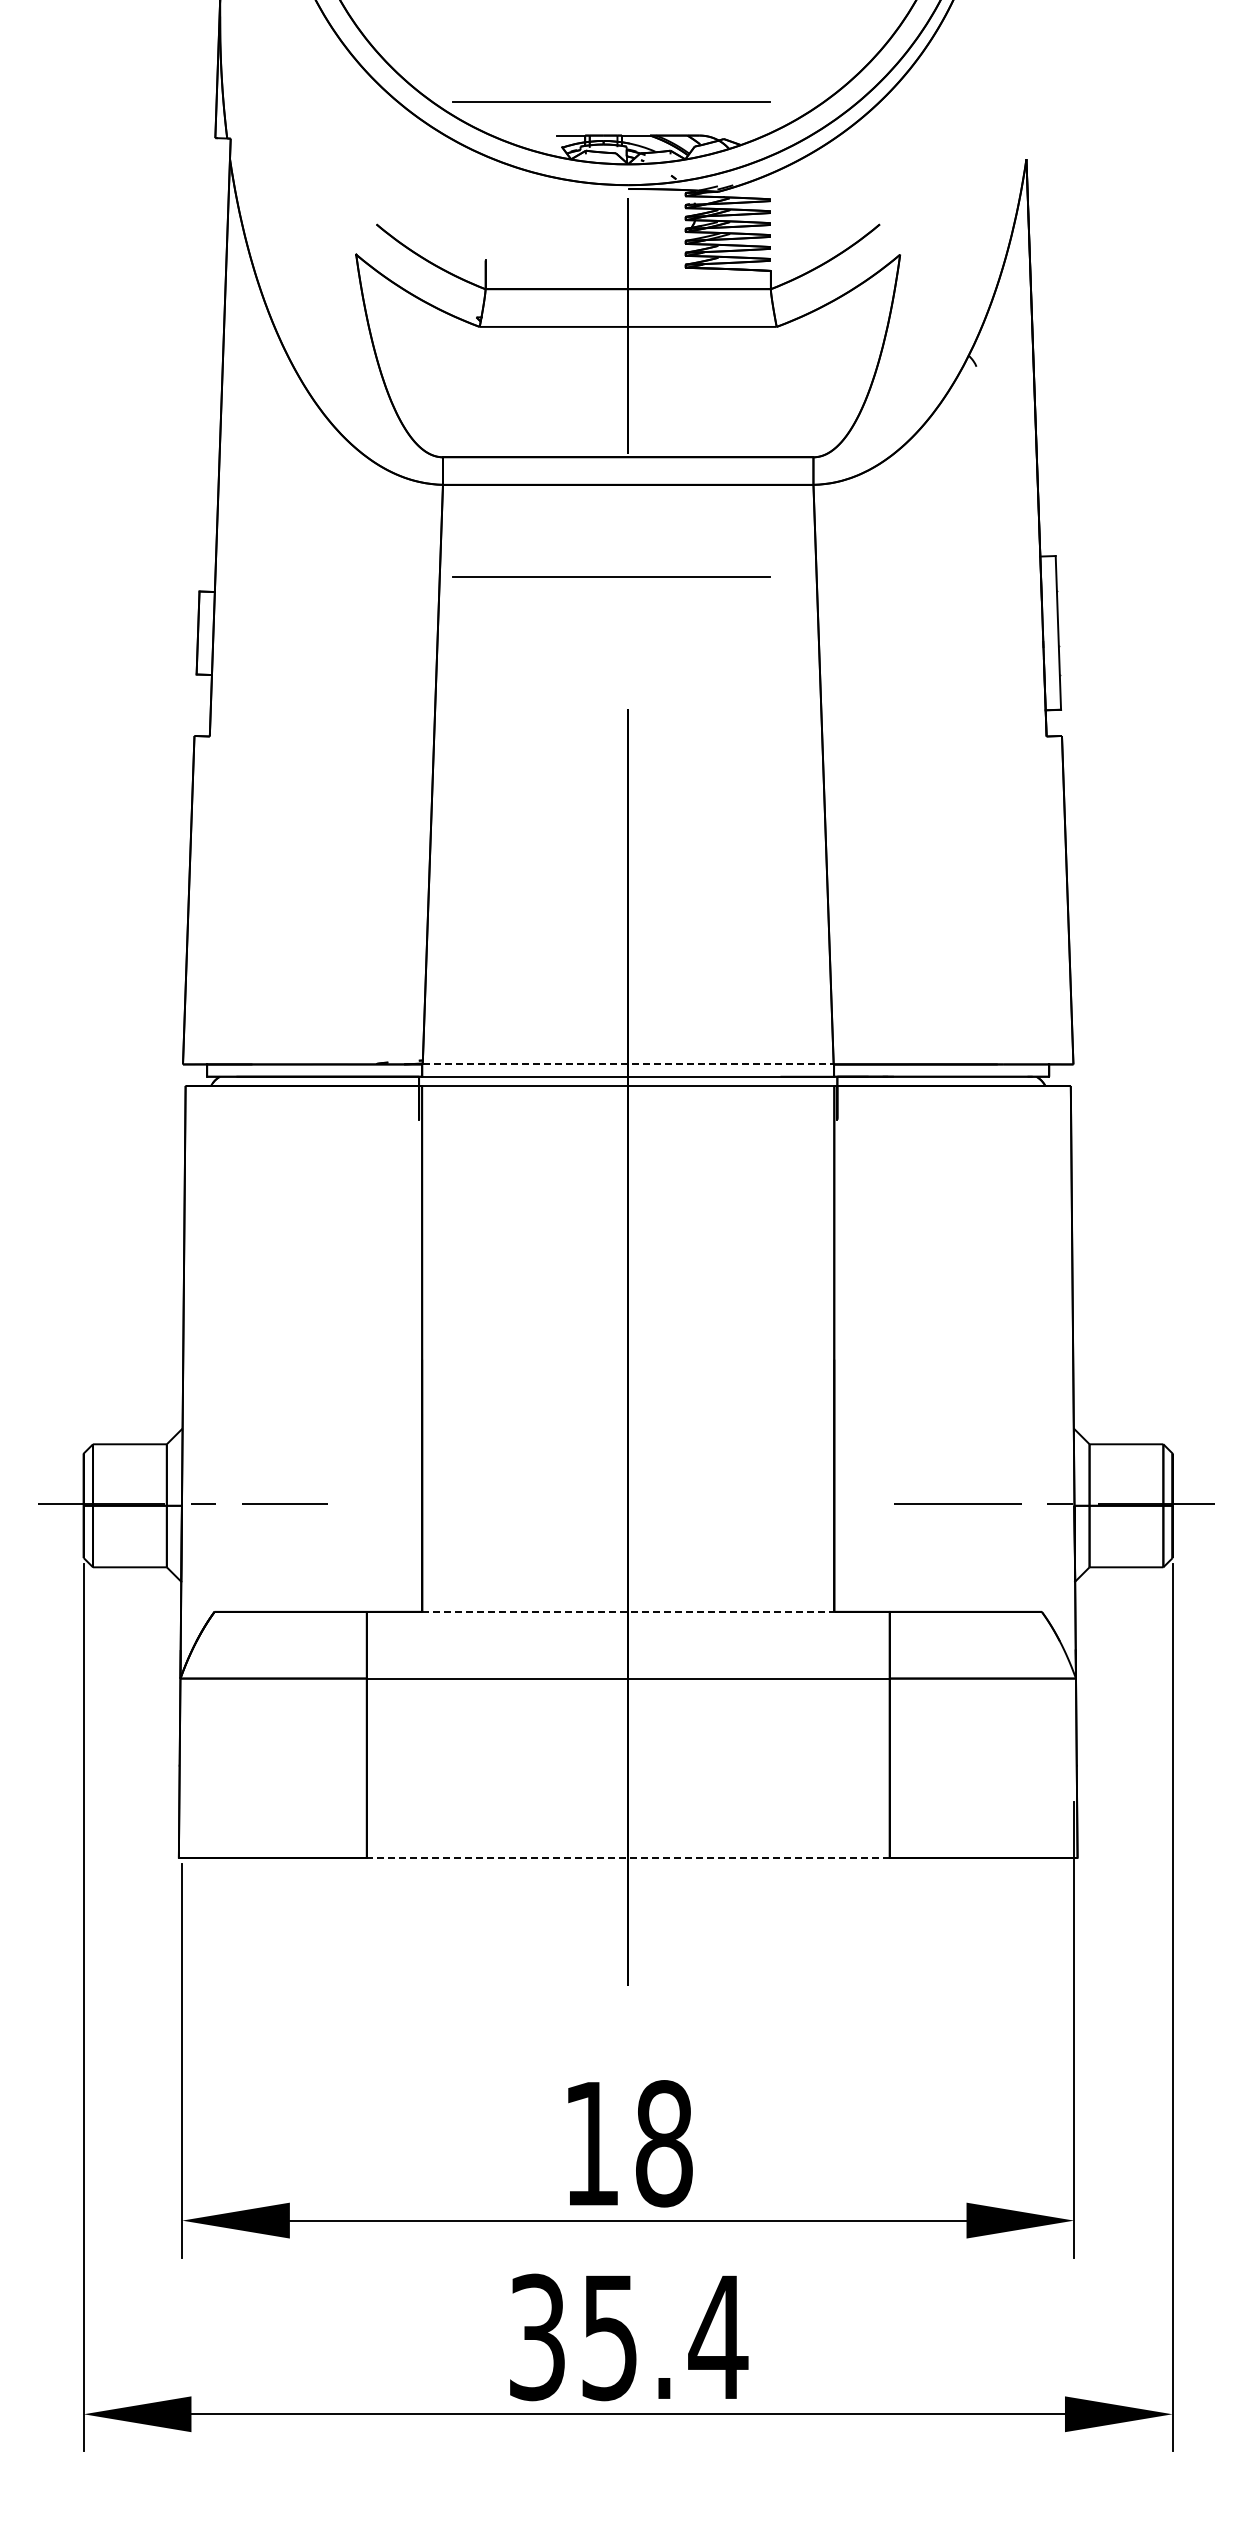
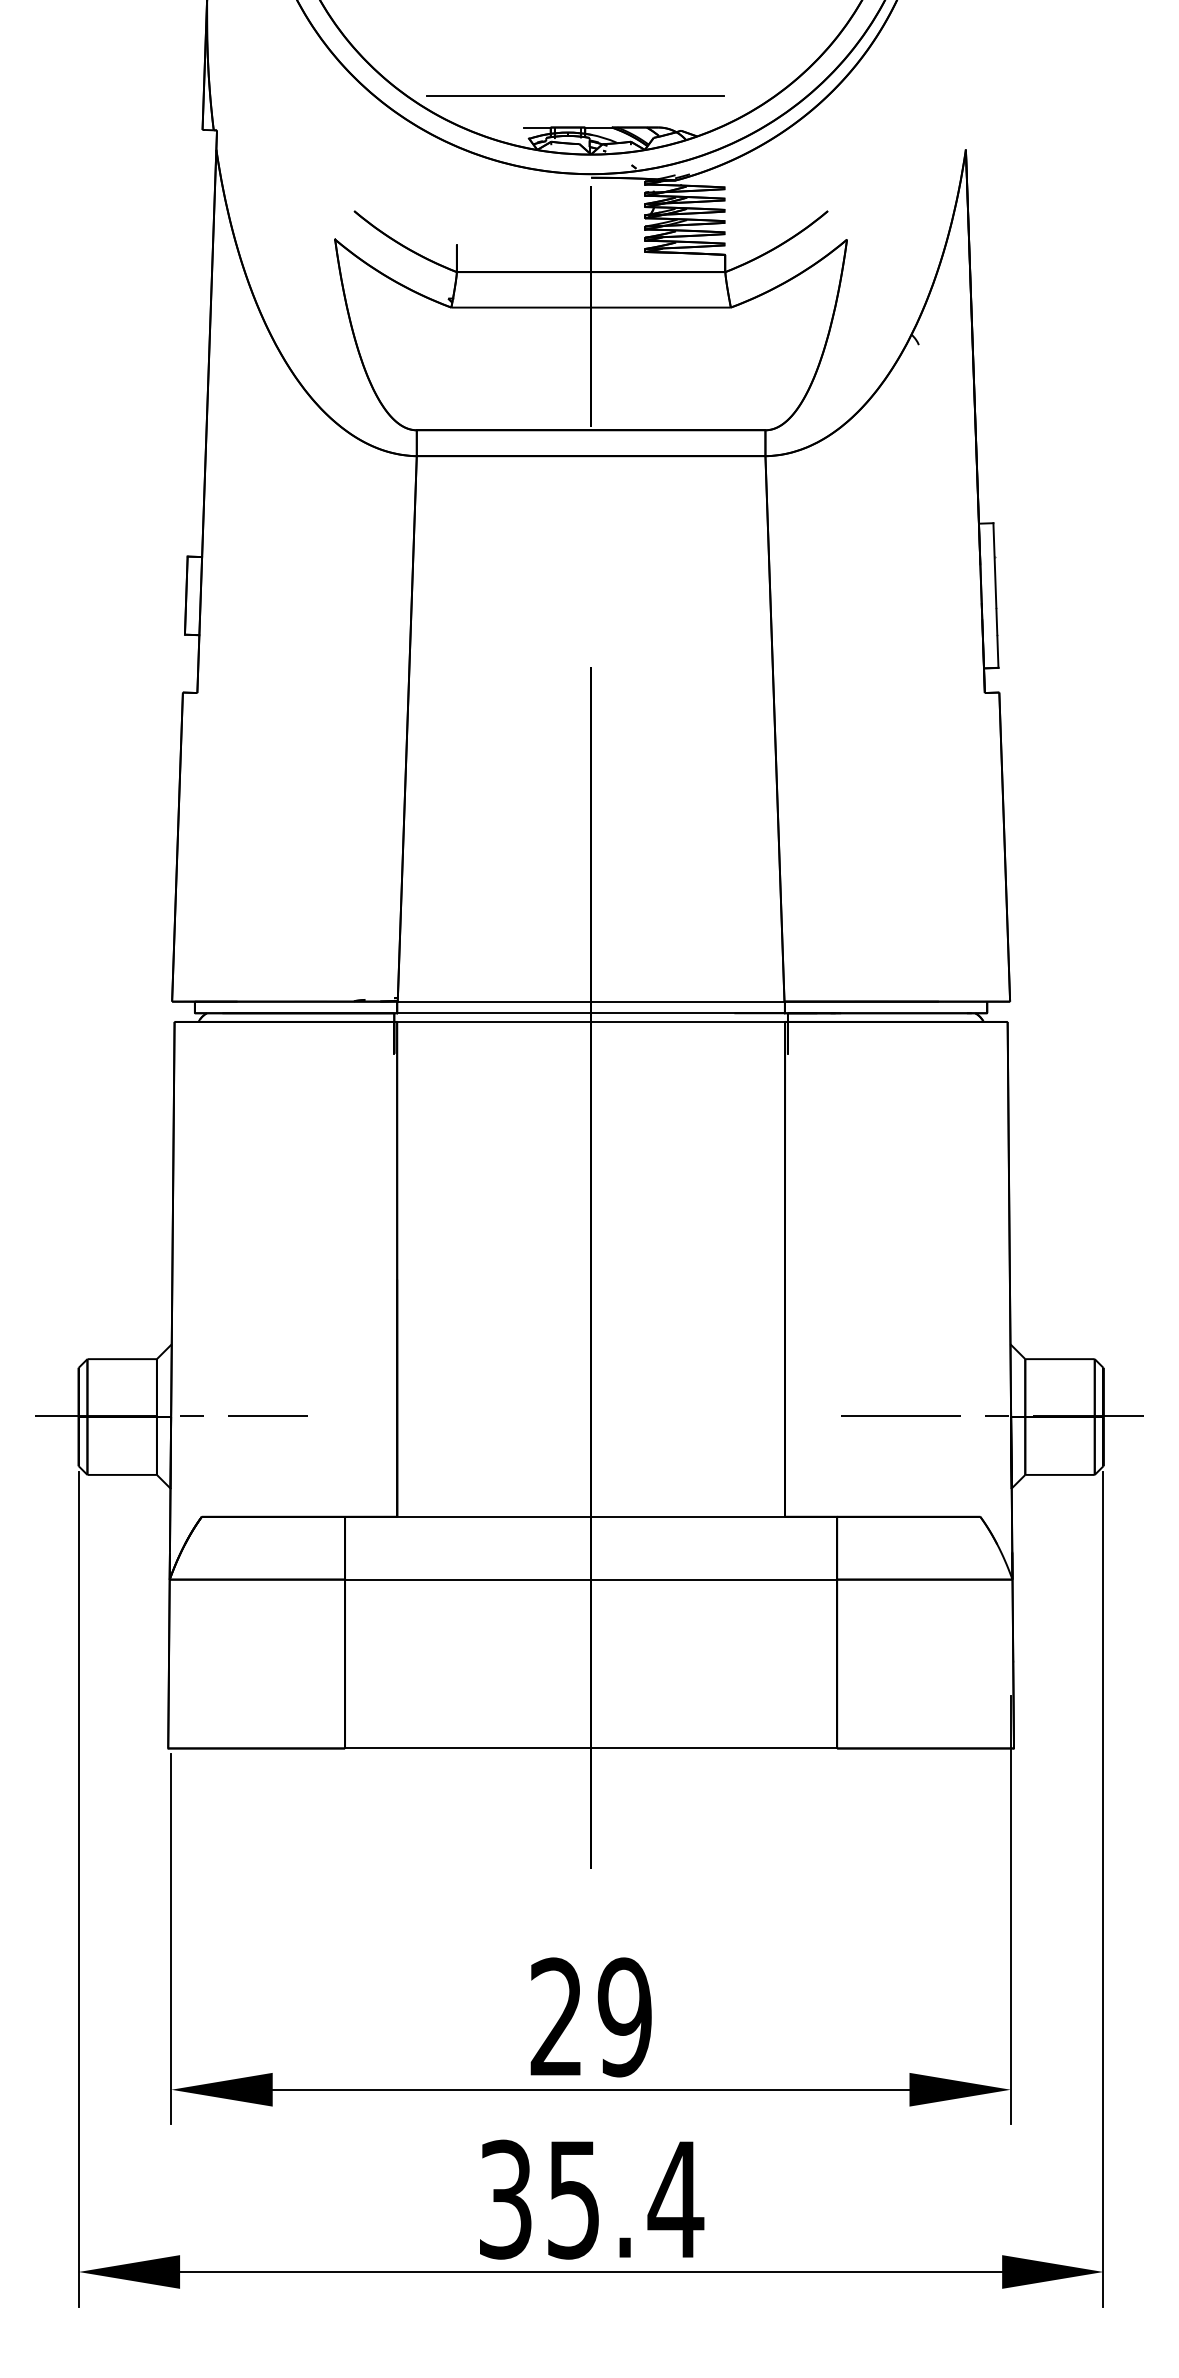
line: (611, 576) -> (575, 542), removed
line: (628, 1064) -> (591, 1001), dashed -> solid
line: (628, 1611) -> (591, 1516), dashed -> solid
line: (627, 1857) -> (590, 1748), dashed -> solid
text: (628, 2143) -> (591, 2017), 18 -> 29

